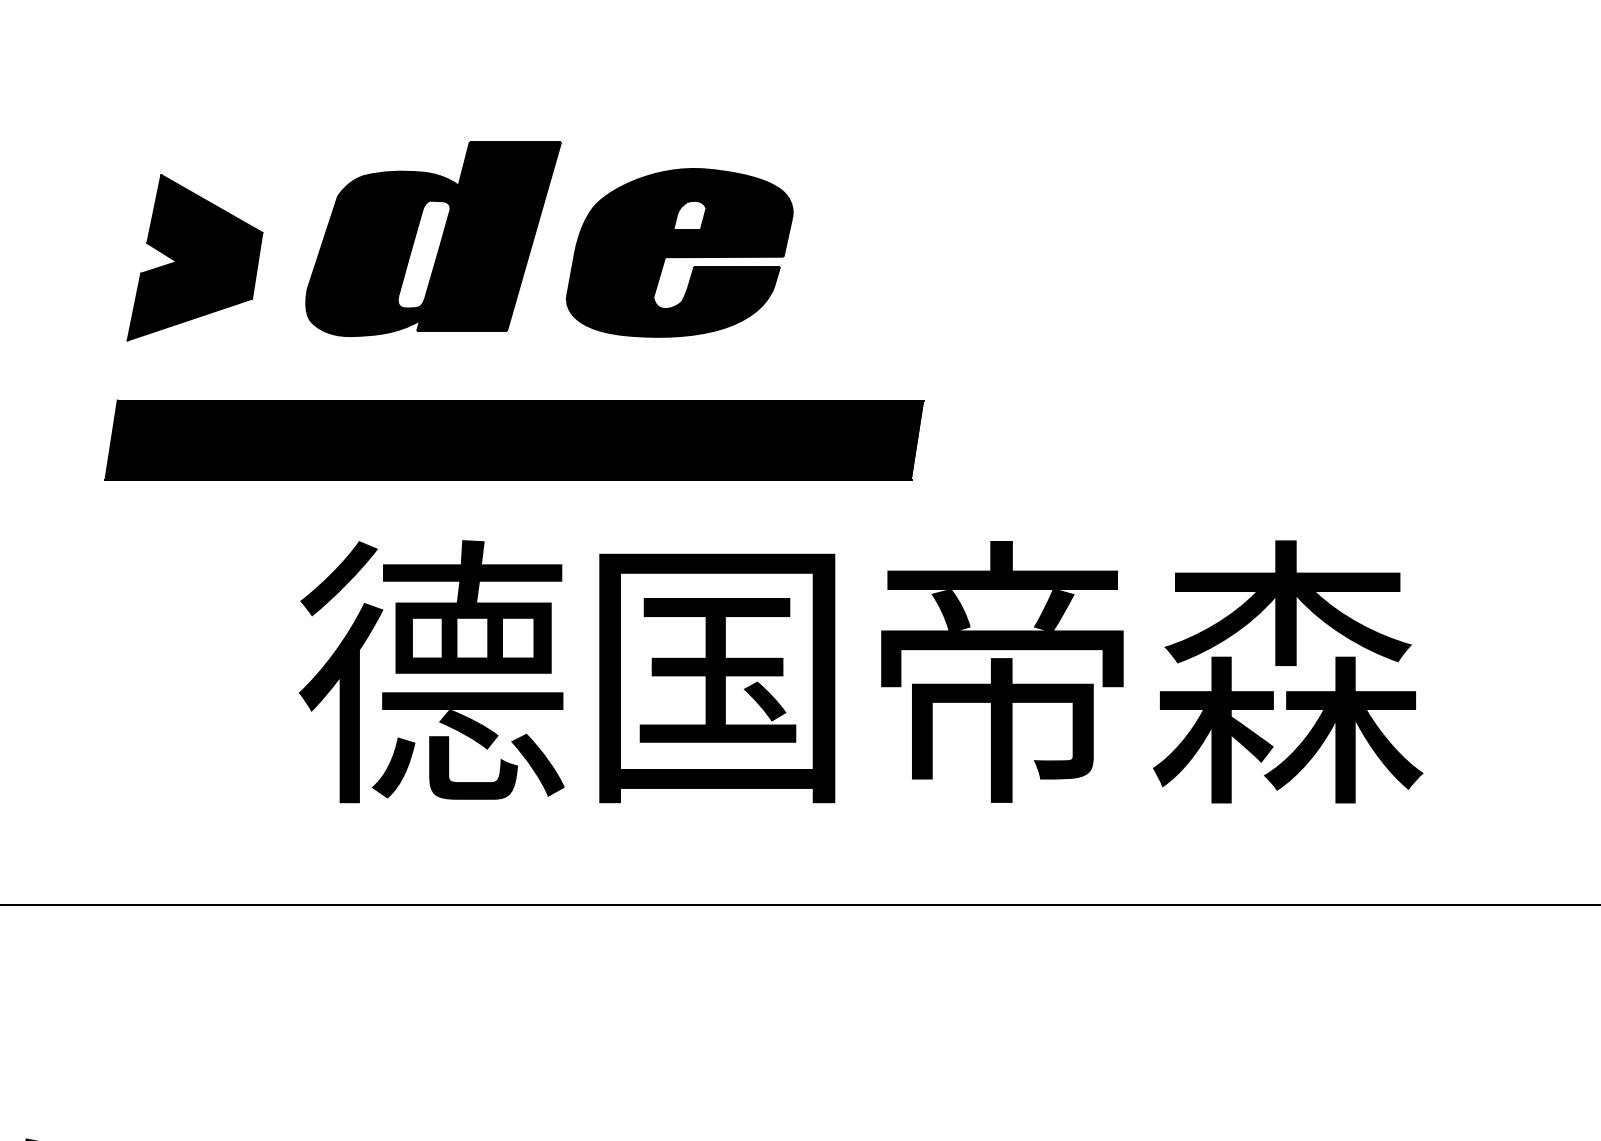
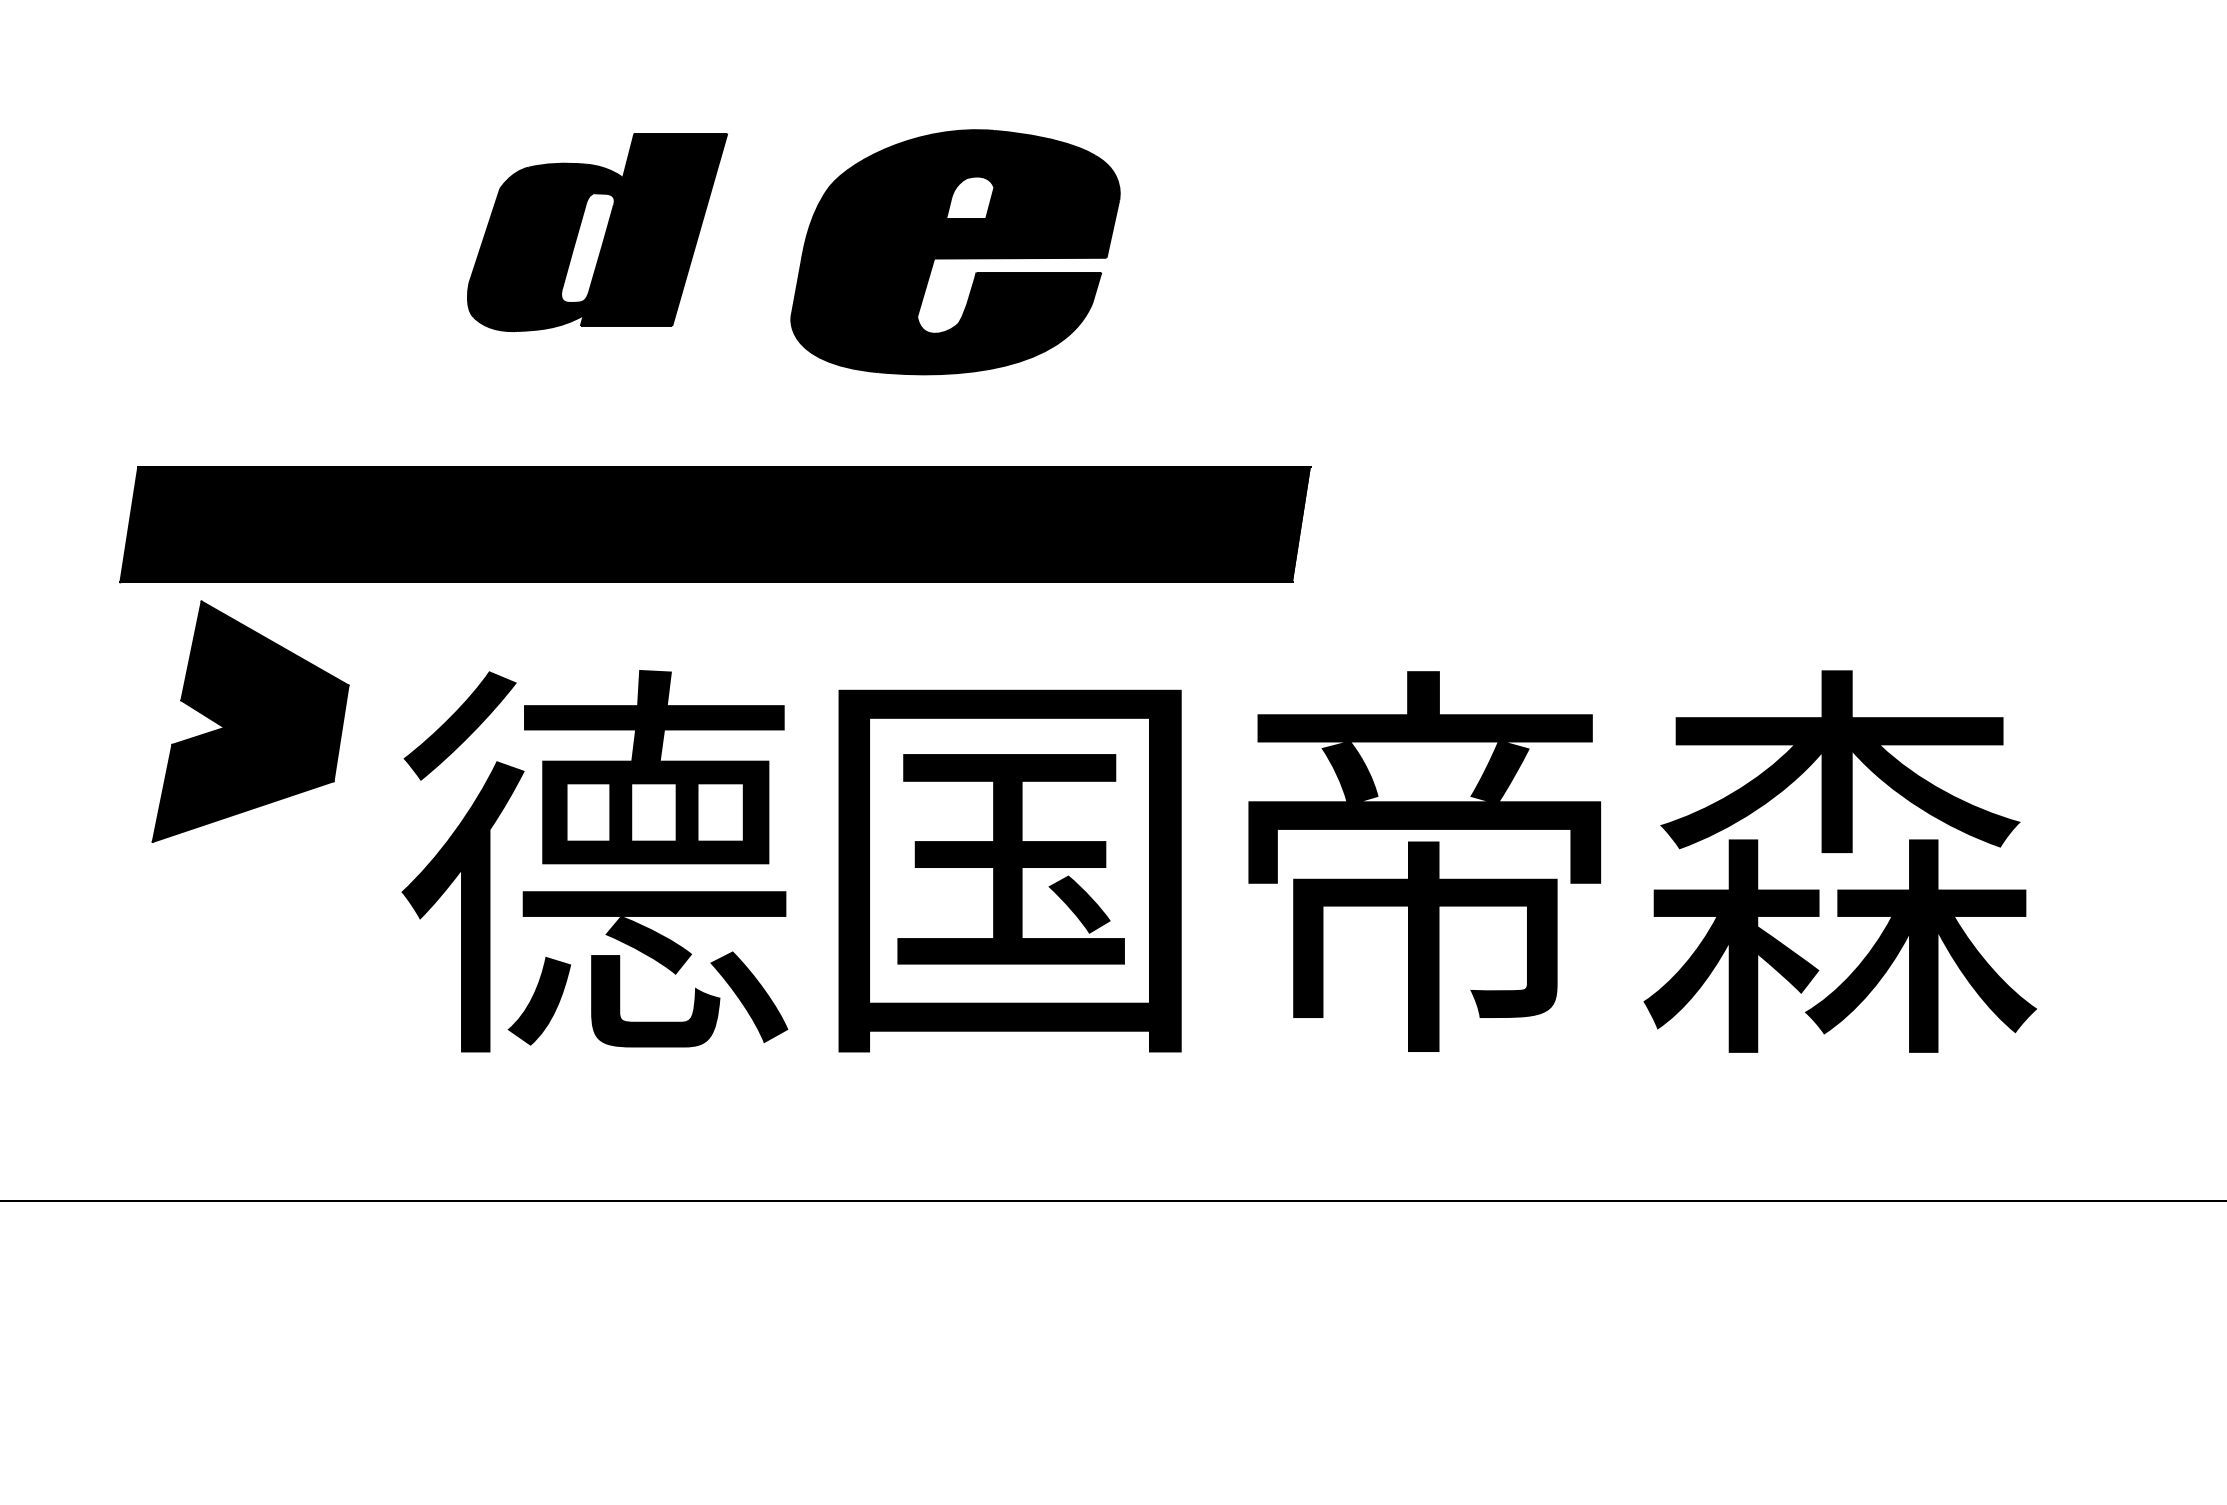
part: (433, 239) -> (597, 232), size x0.7
part: (194, 257) -> (249, 721), moved

